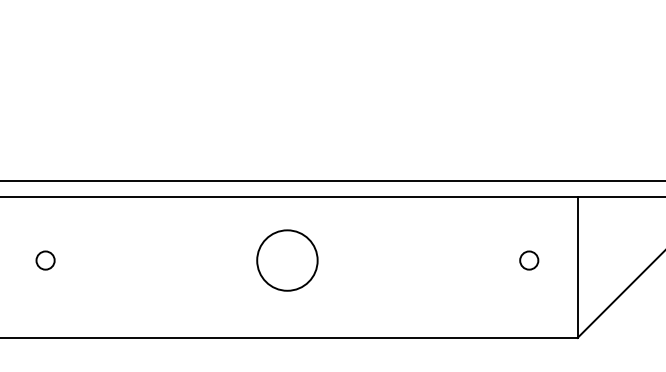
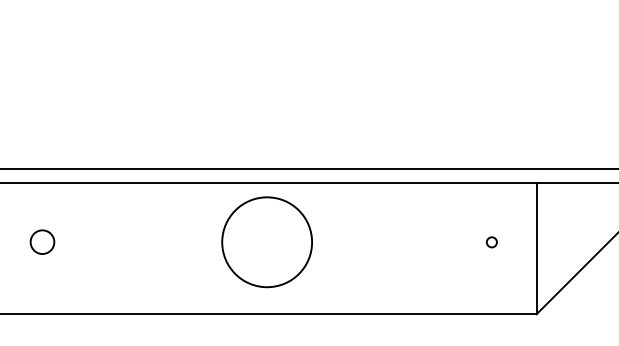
circle: (45, 260) -> (42, 242), size x1.4
circle: (287, 260) -> (267, 242), size x1.6
circle: (528, 260) -> (491, 242), size x0.6

